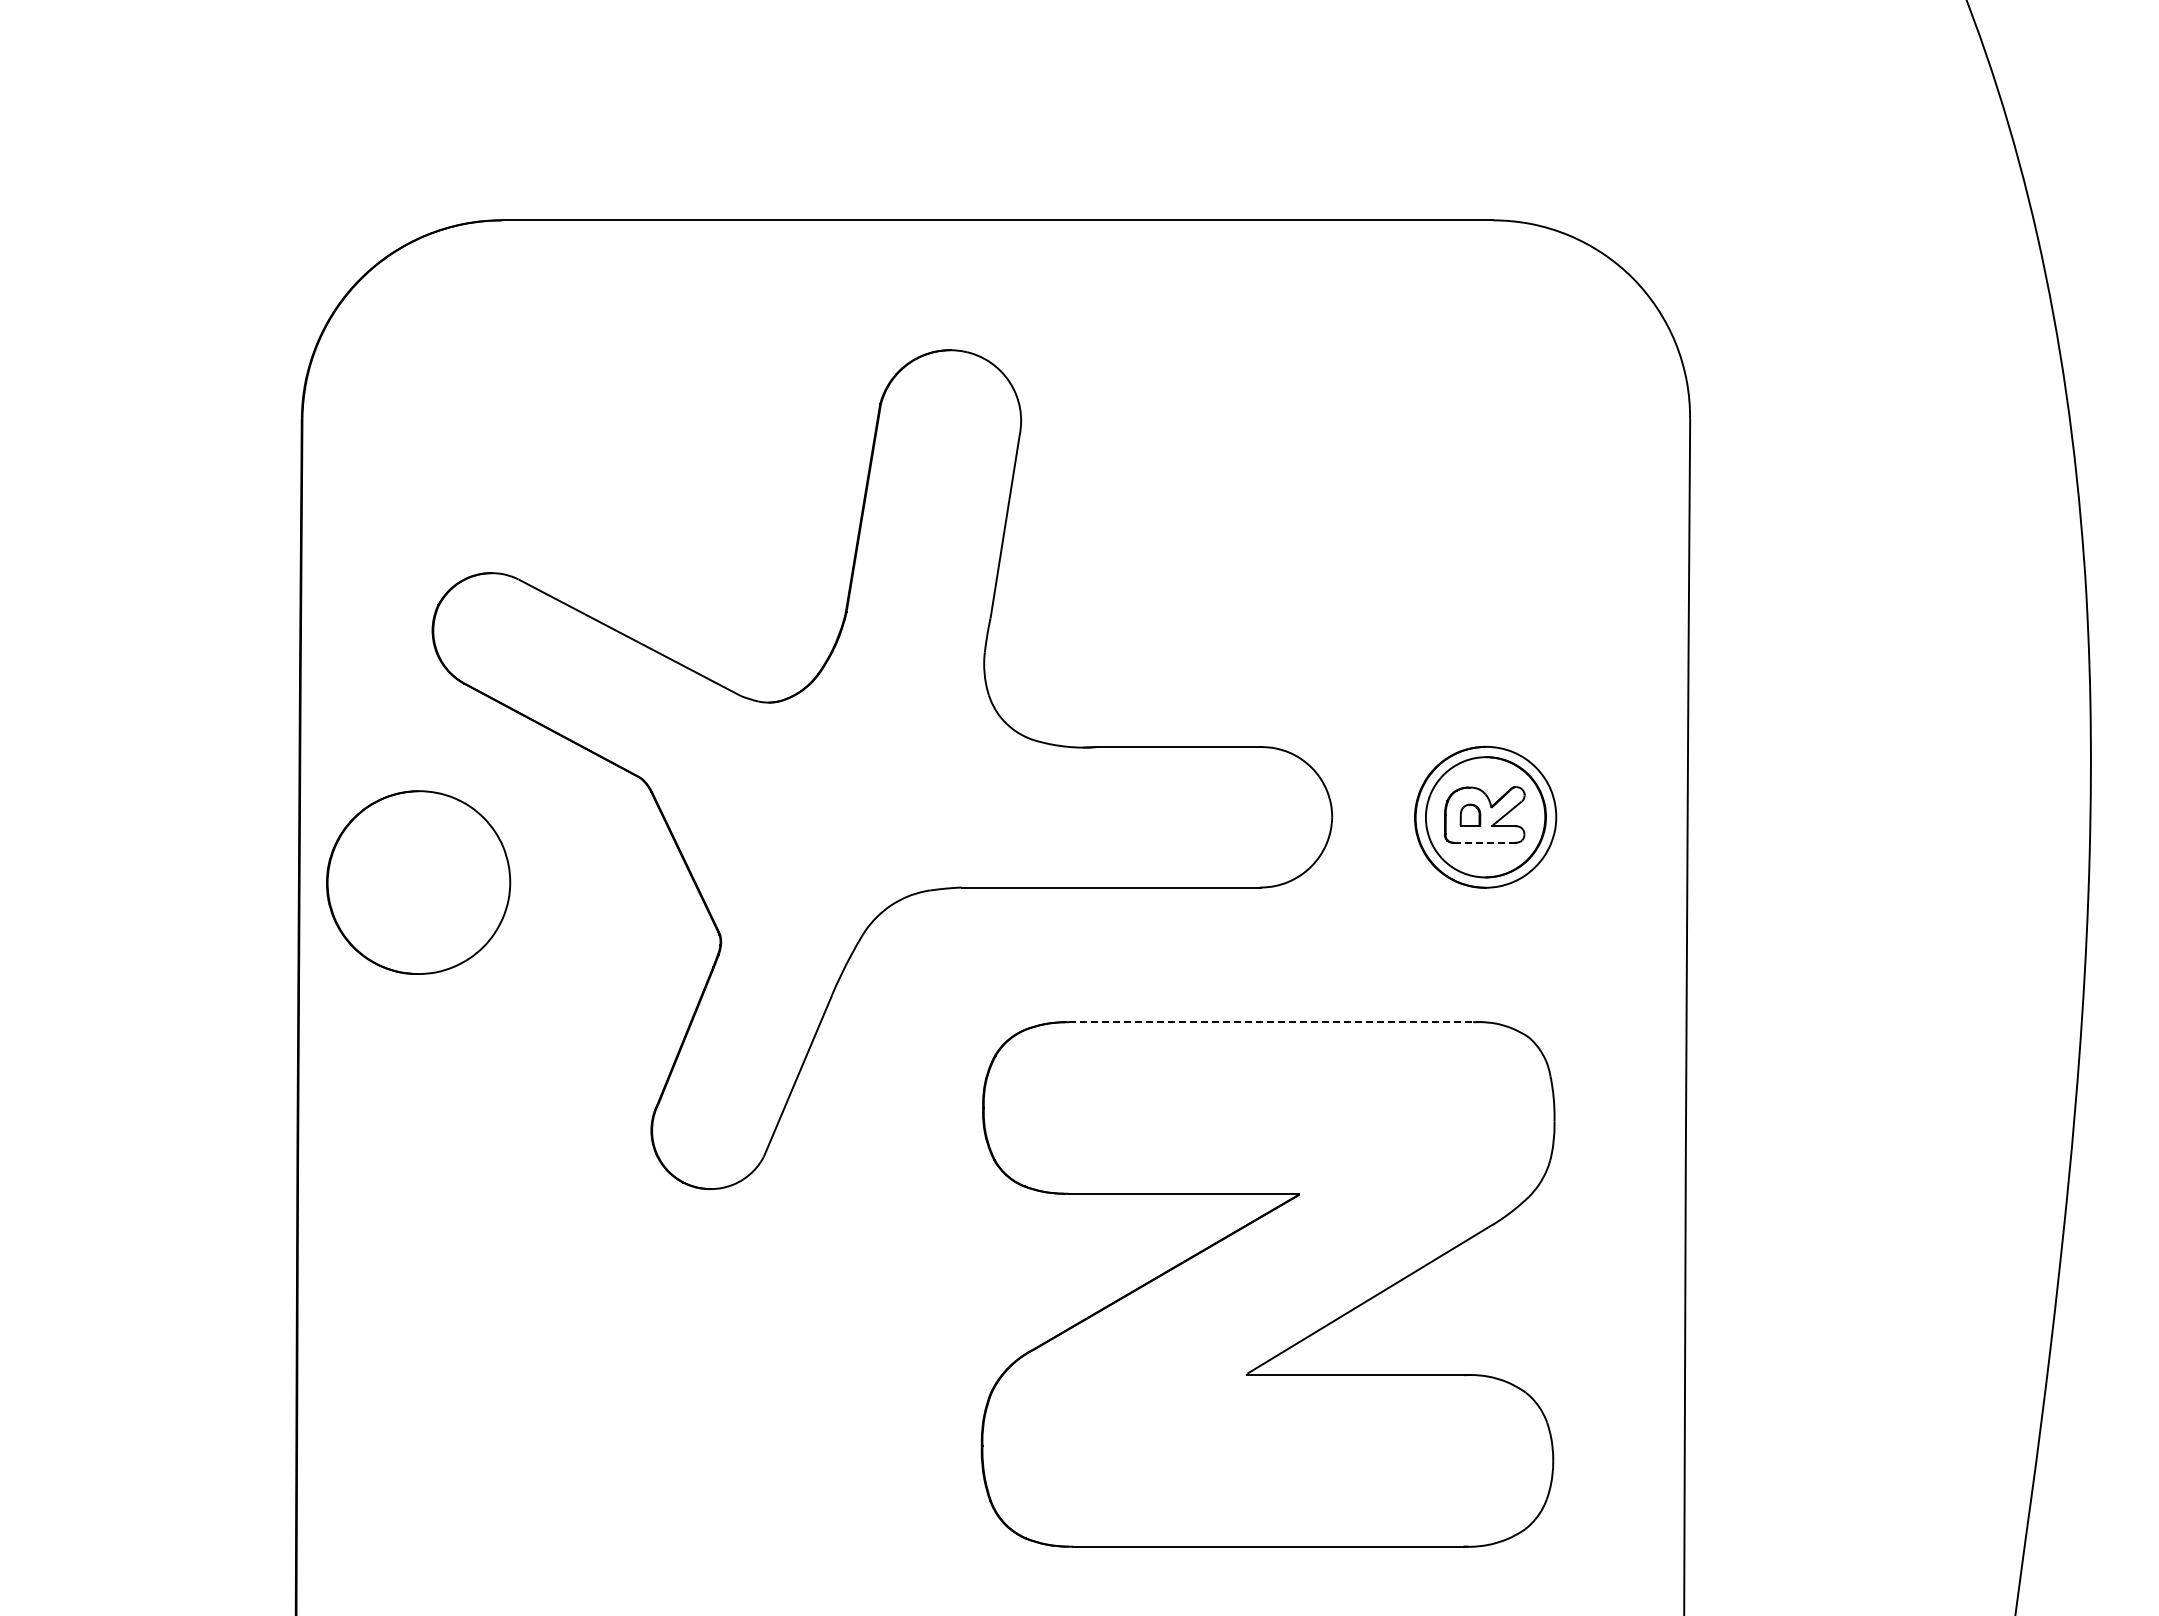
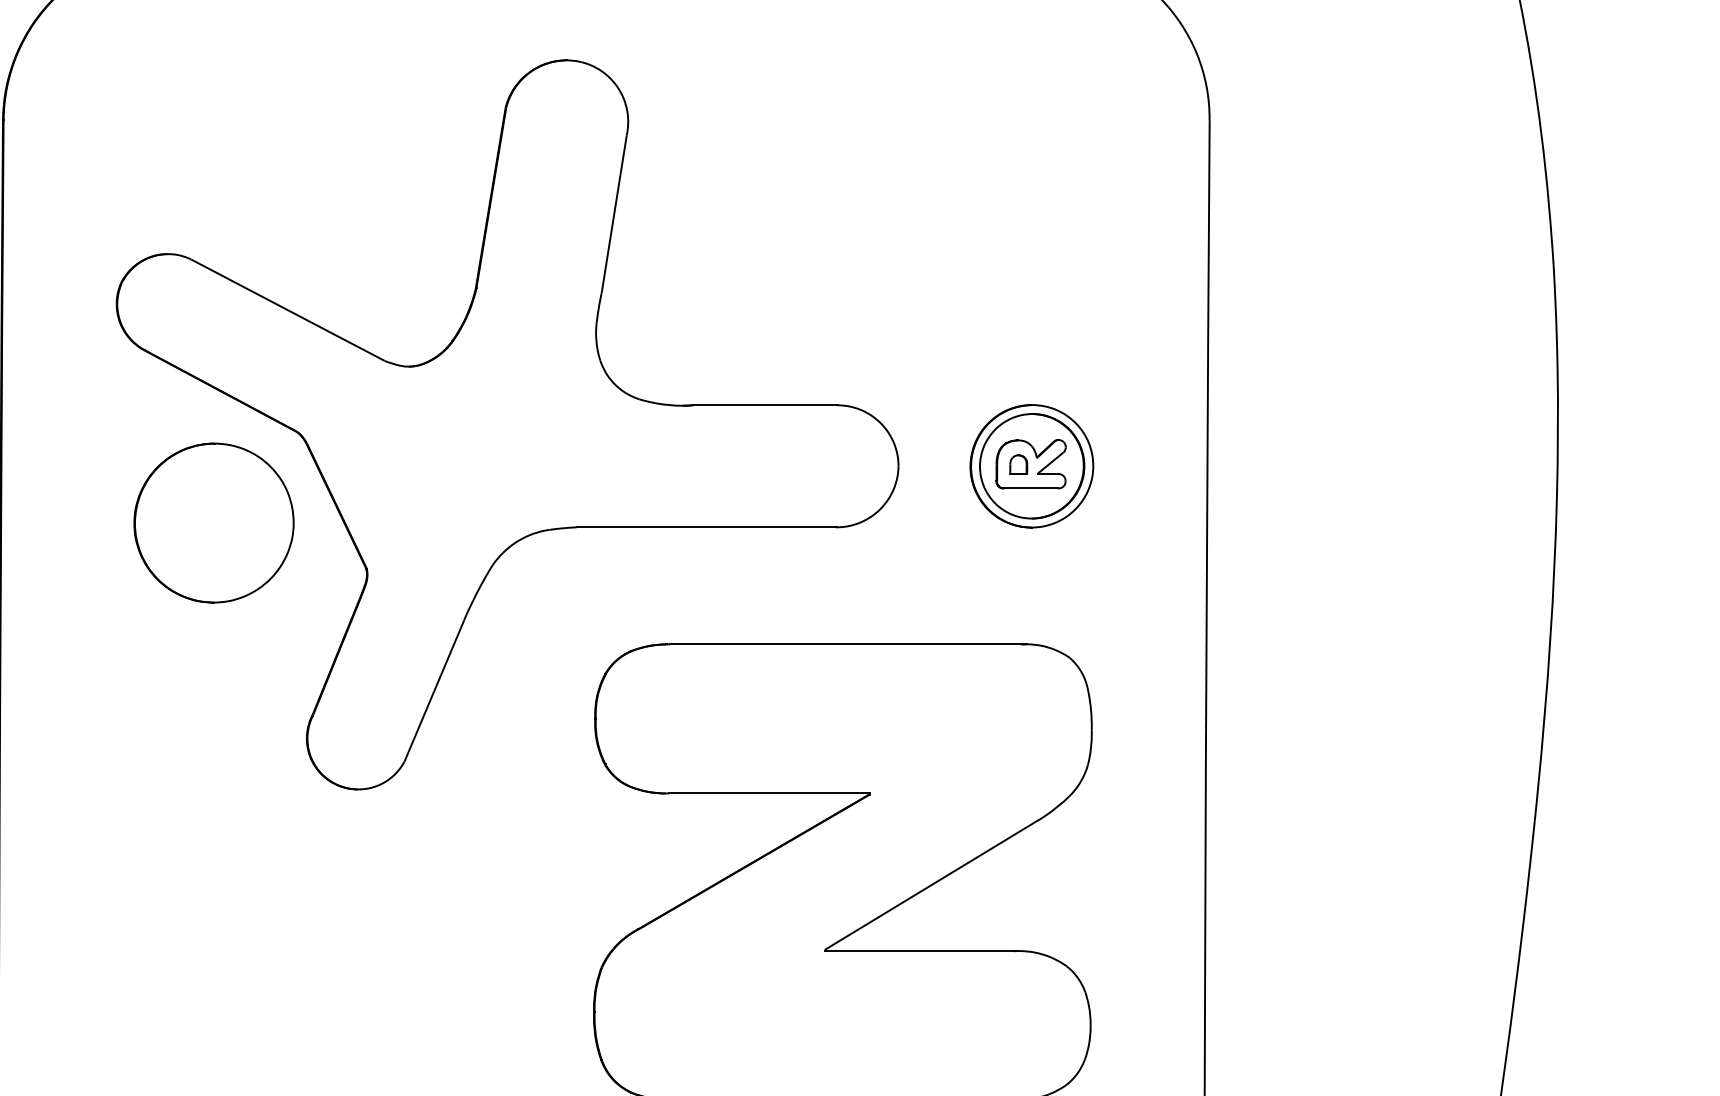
line: (1484, 842) -> (1030, 488), dashed -> solid
part: (418, 882) -> (213, 522), moved
line: (1272, 1022) -> (846, 644), dashed -> solid

